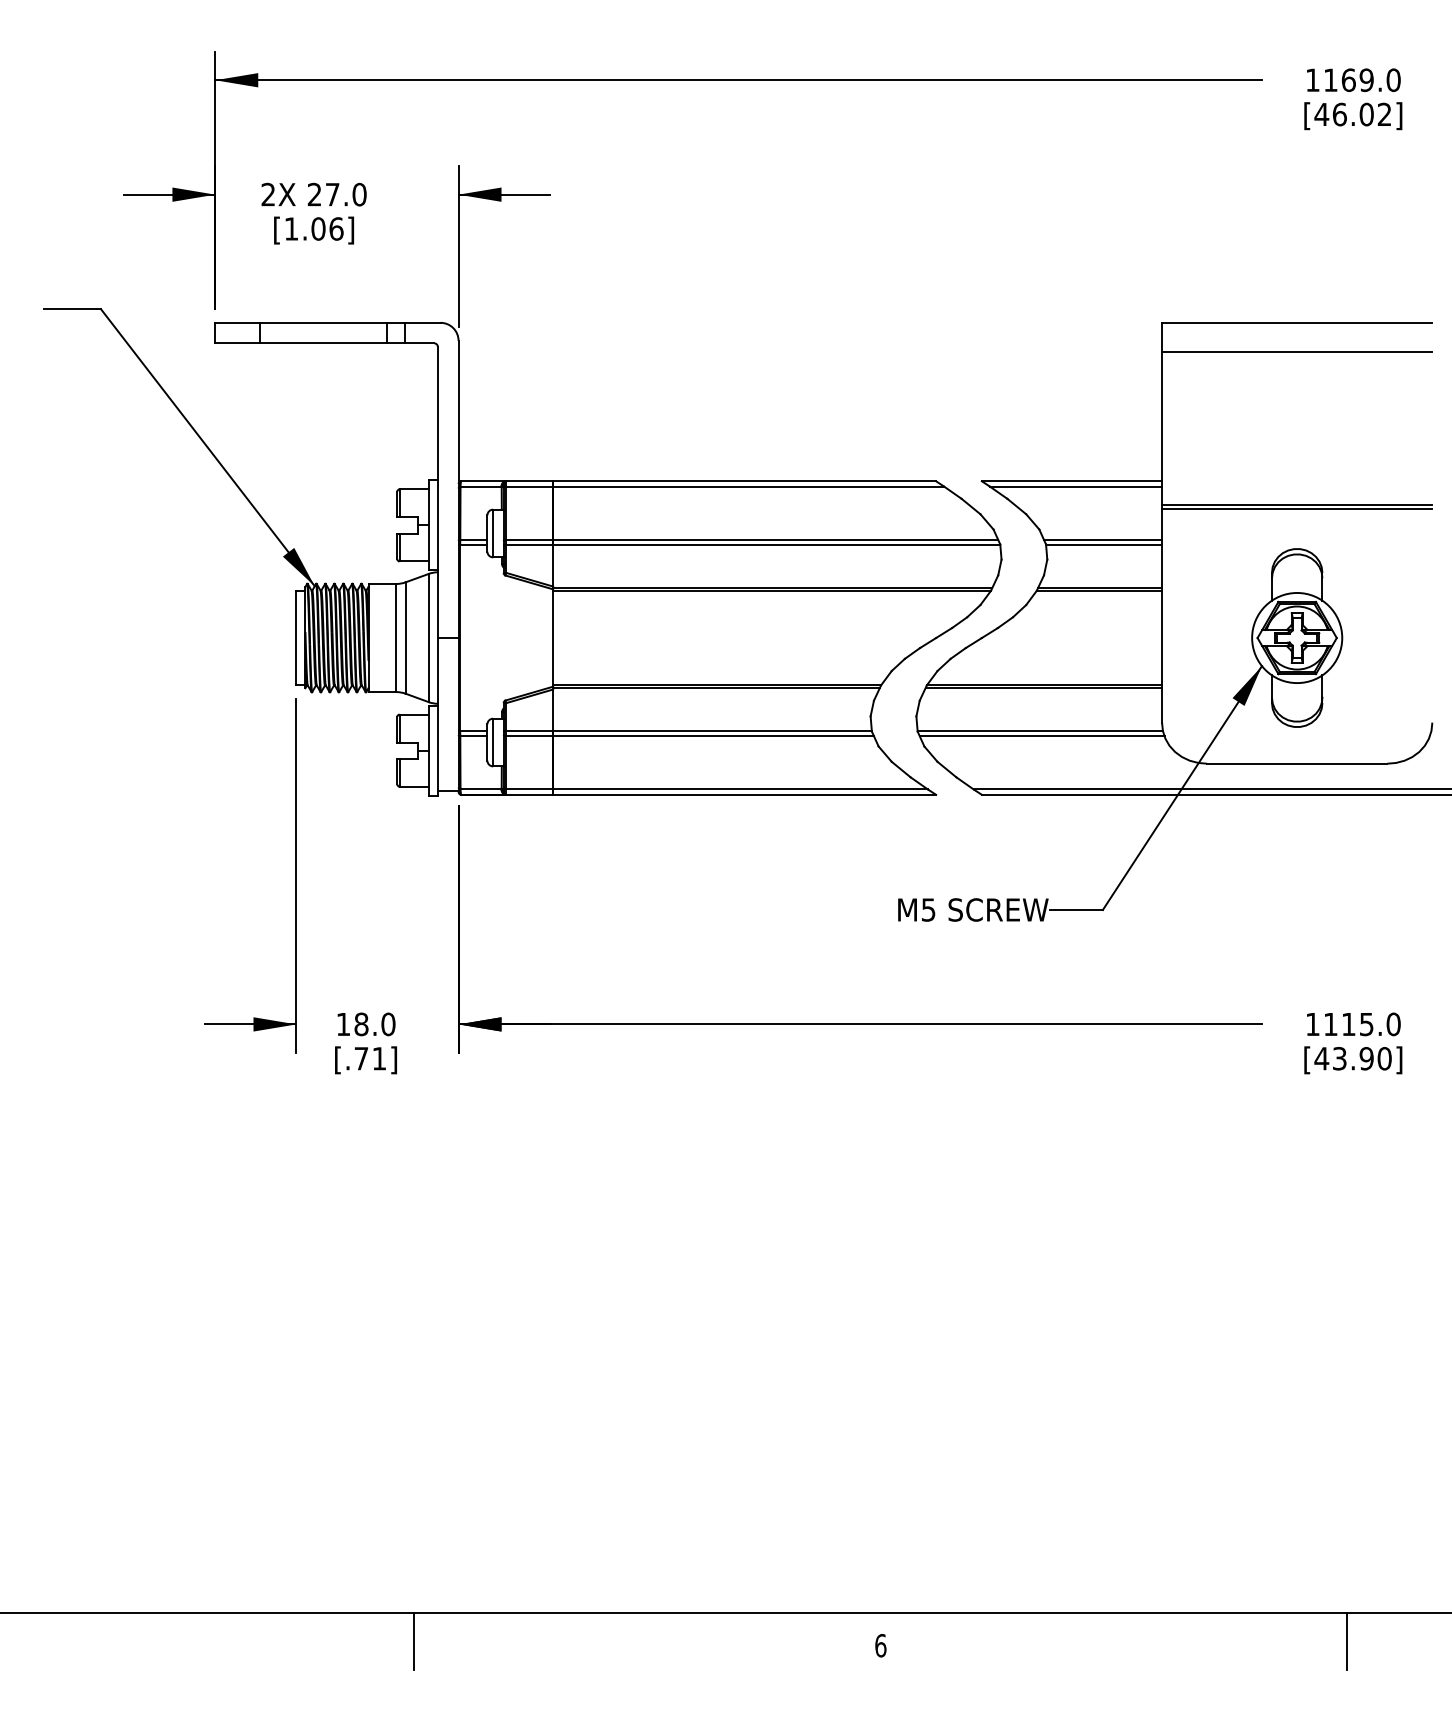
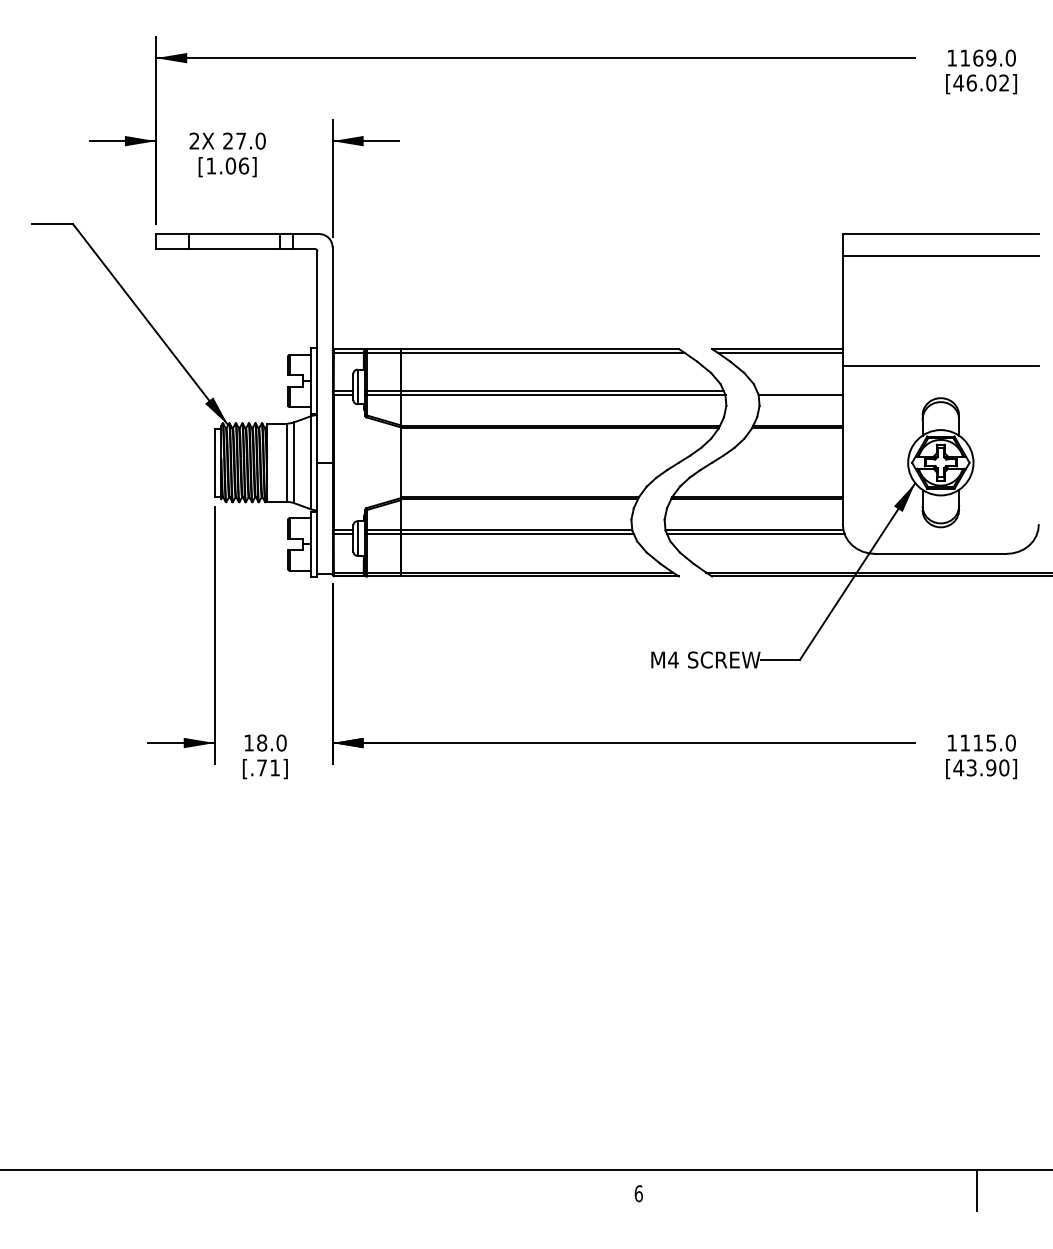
line: (1297, 508) -> (941, 368), removed
line: (1102, 539) -> (799, 391), removed
text: (928, 909) -> (673, 659), M5 -> M4
line: (413, 1641) -> (299, 1190), removed

